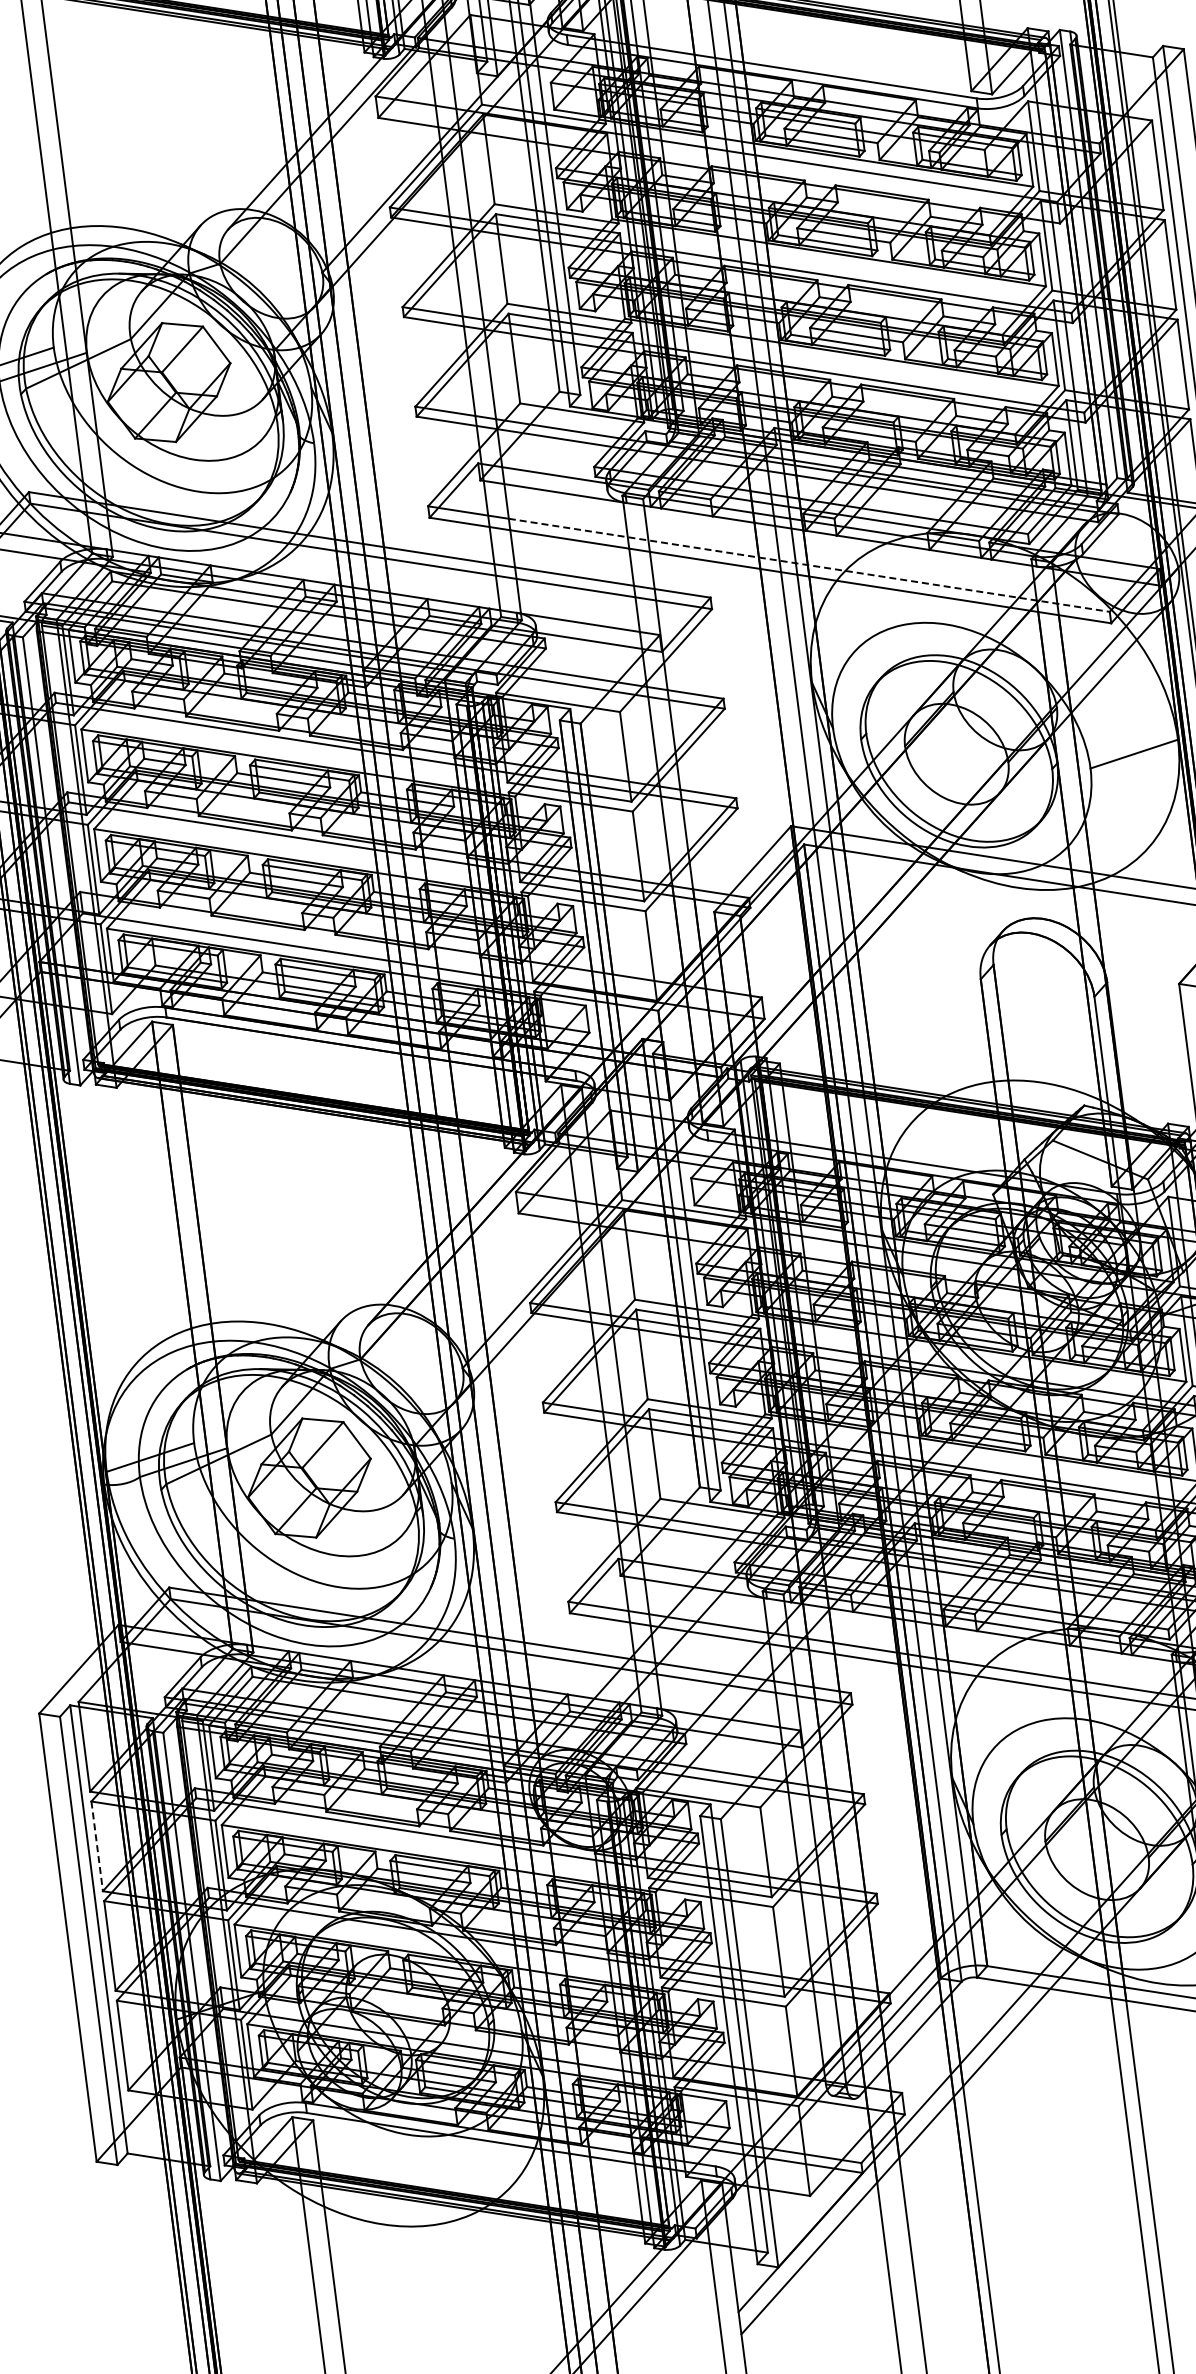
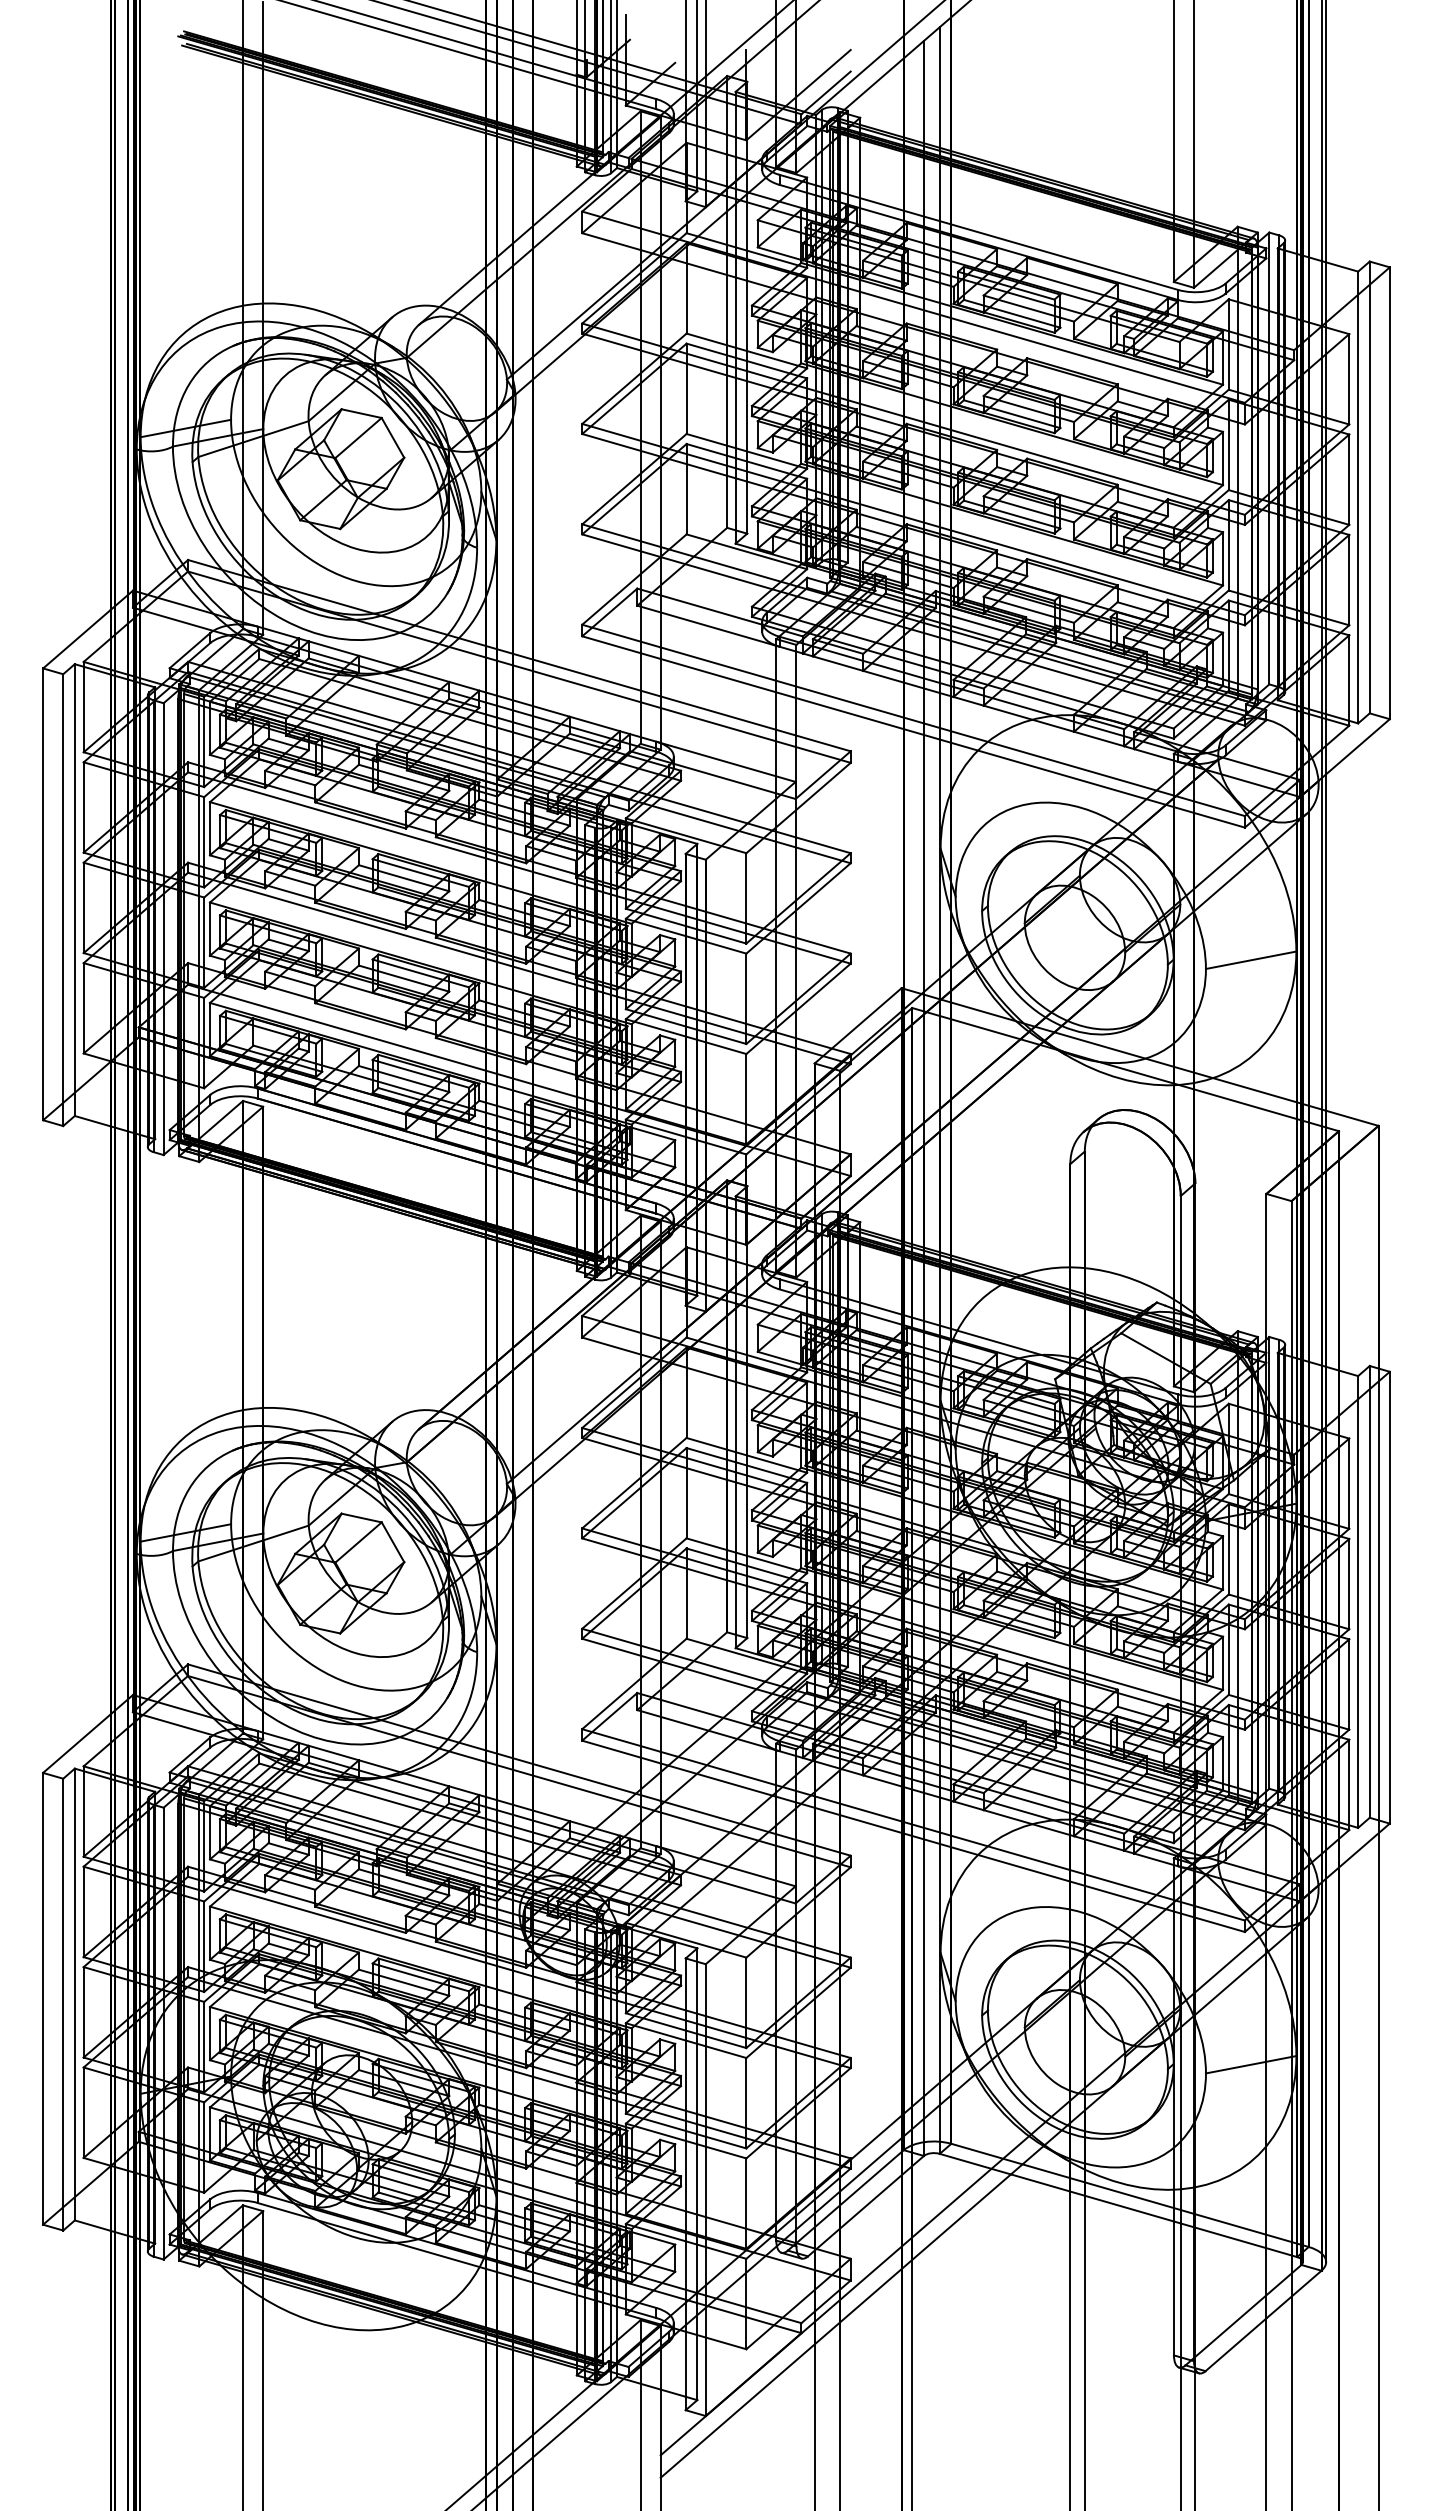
line: (809, 564) -> (953, 731), dashed -> solid
line: (97, 1846) -> (83, 1912), dashed -> solid

